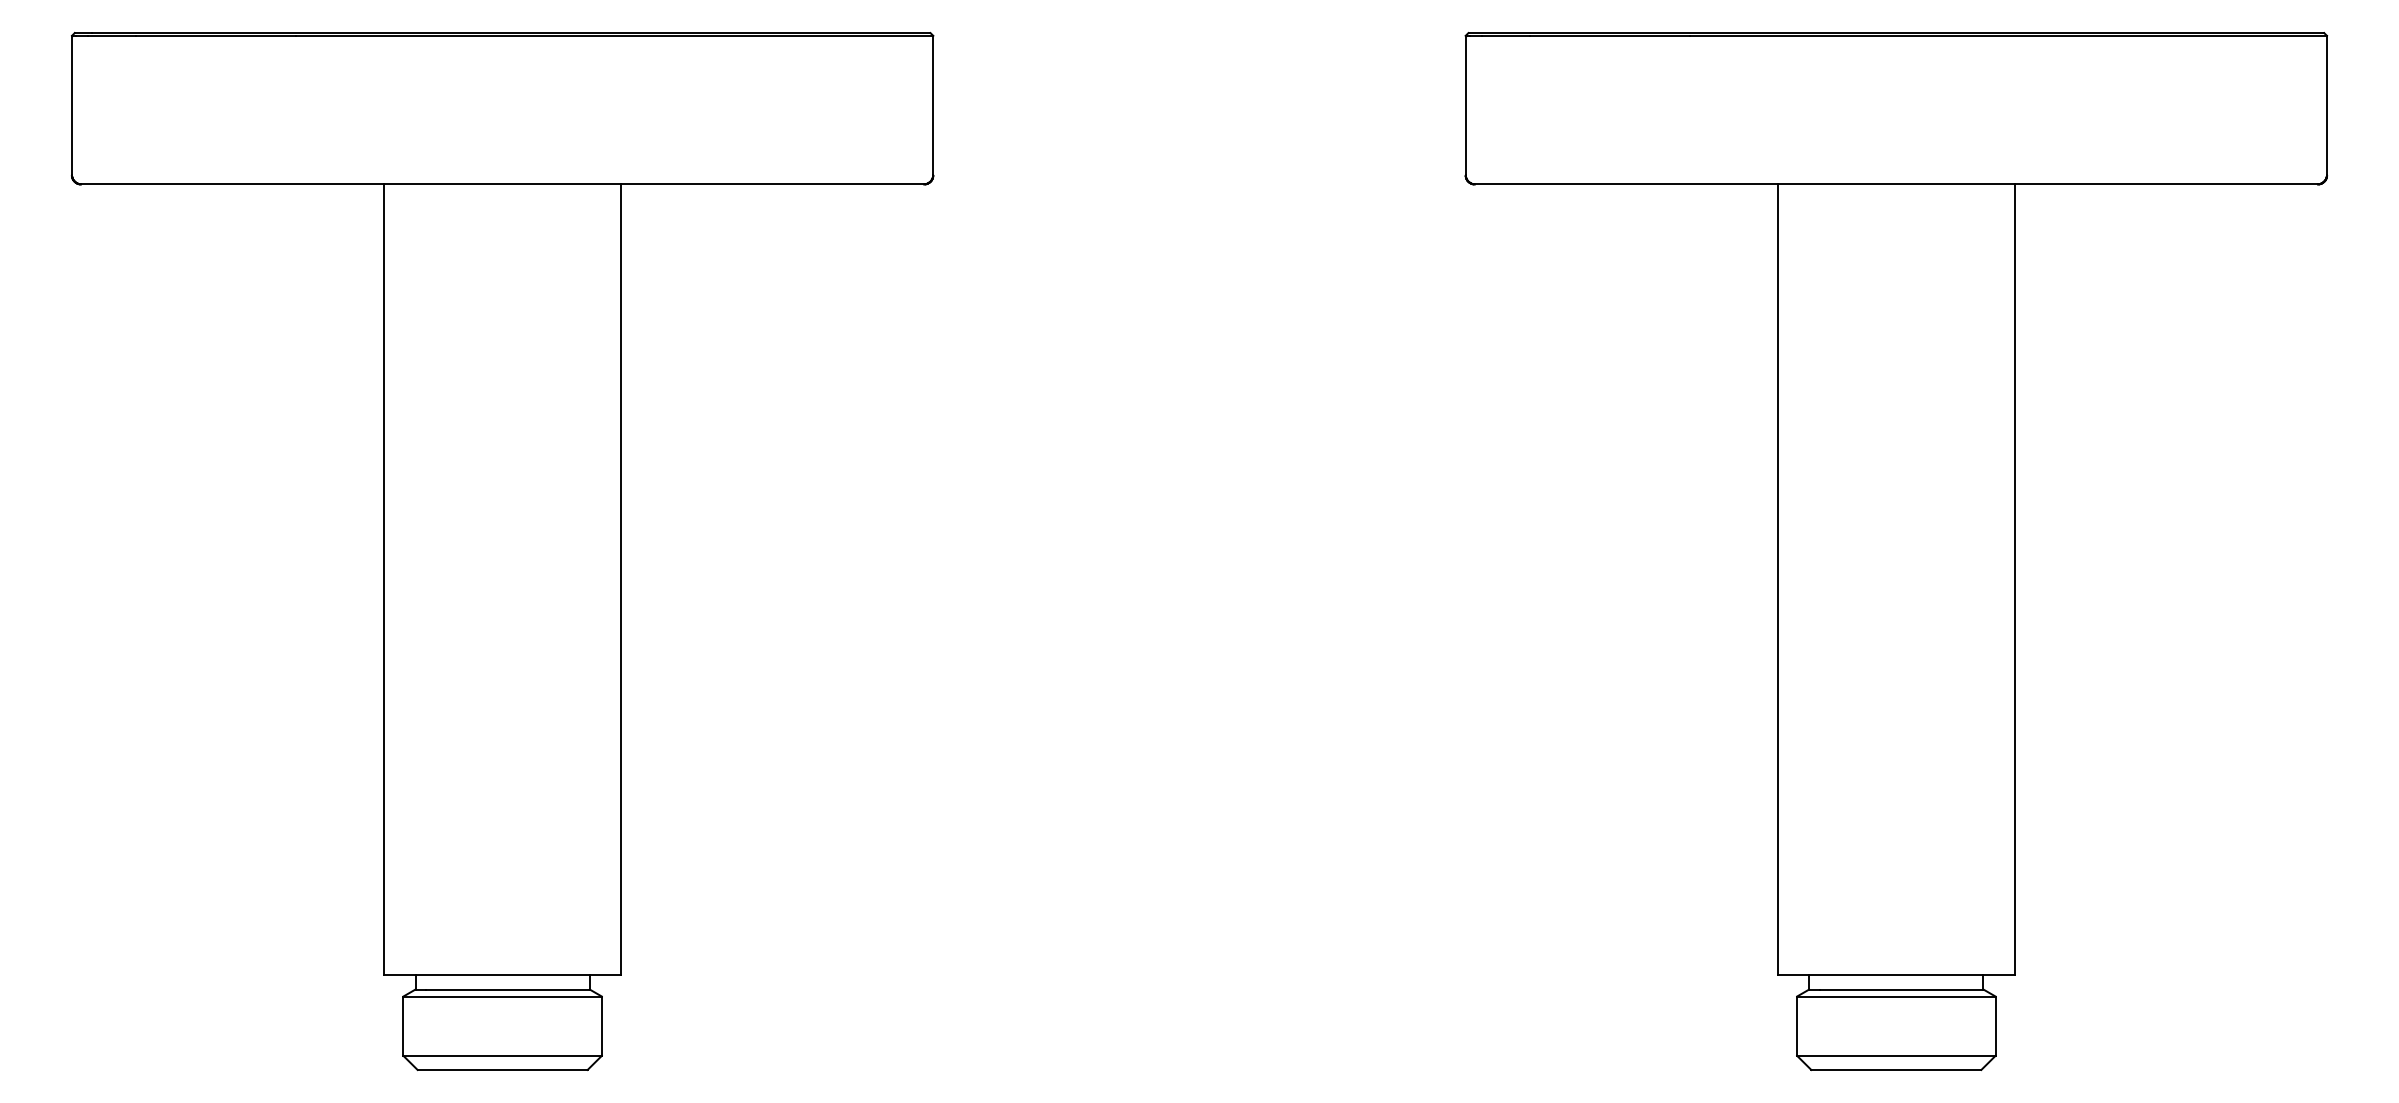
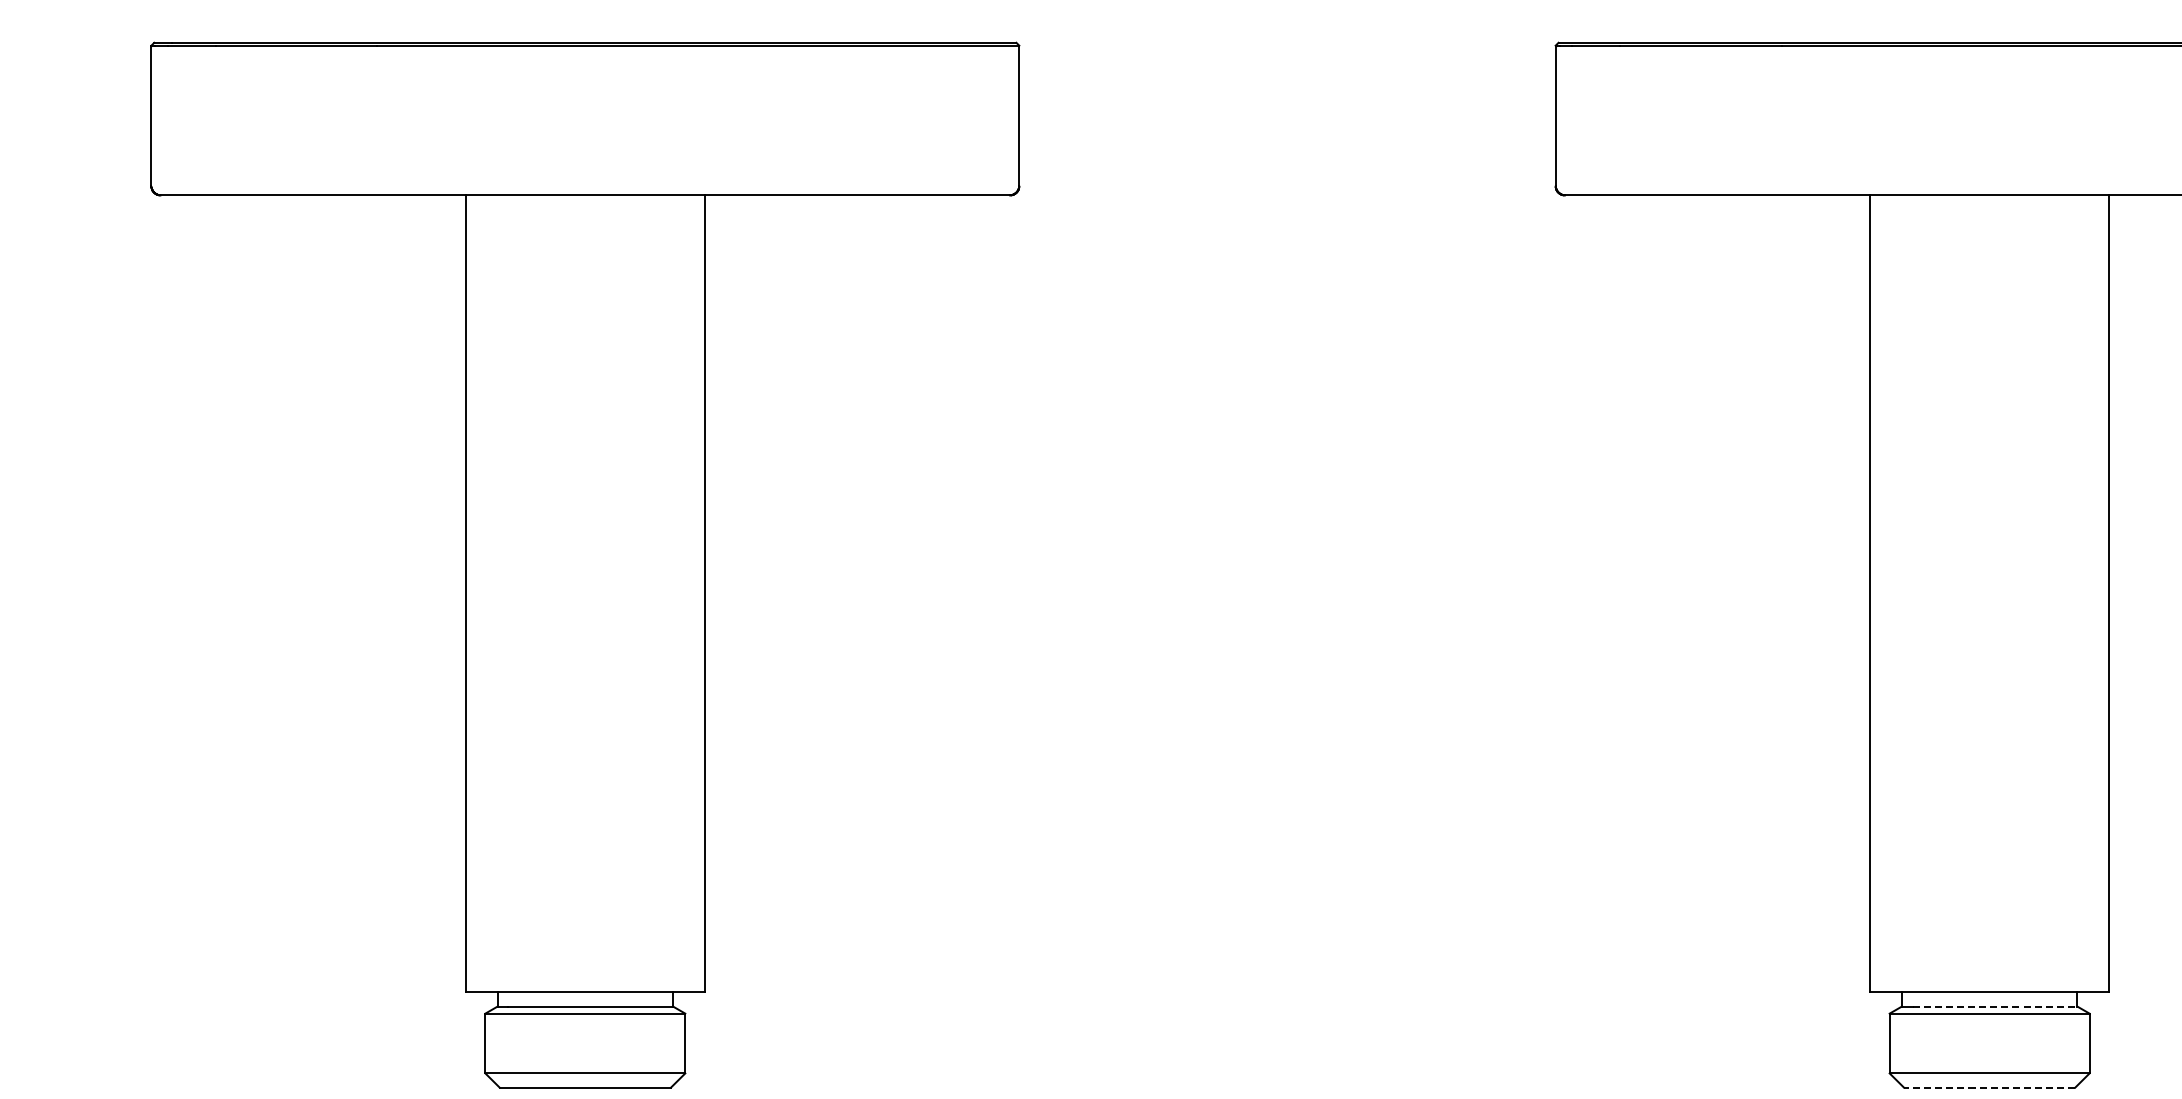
line: (1901, 989) -> (1994, 1006), solid -> dashed
line: (1895, 1069) -> (1988, 1087), solid -> dashed

